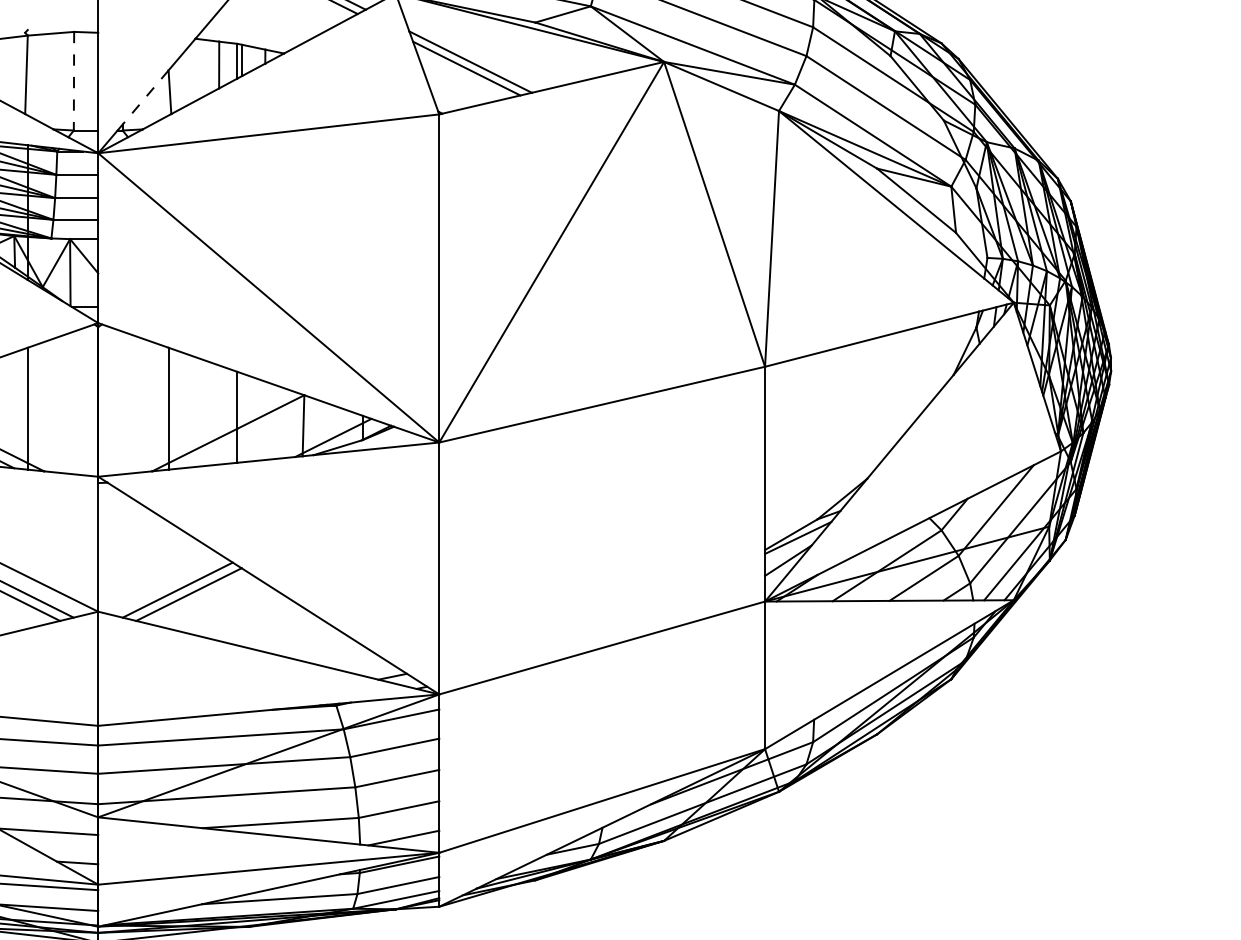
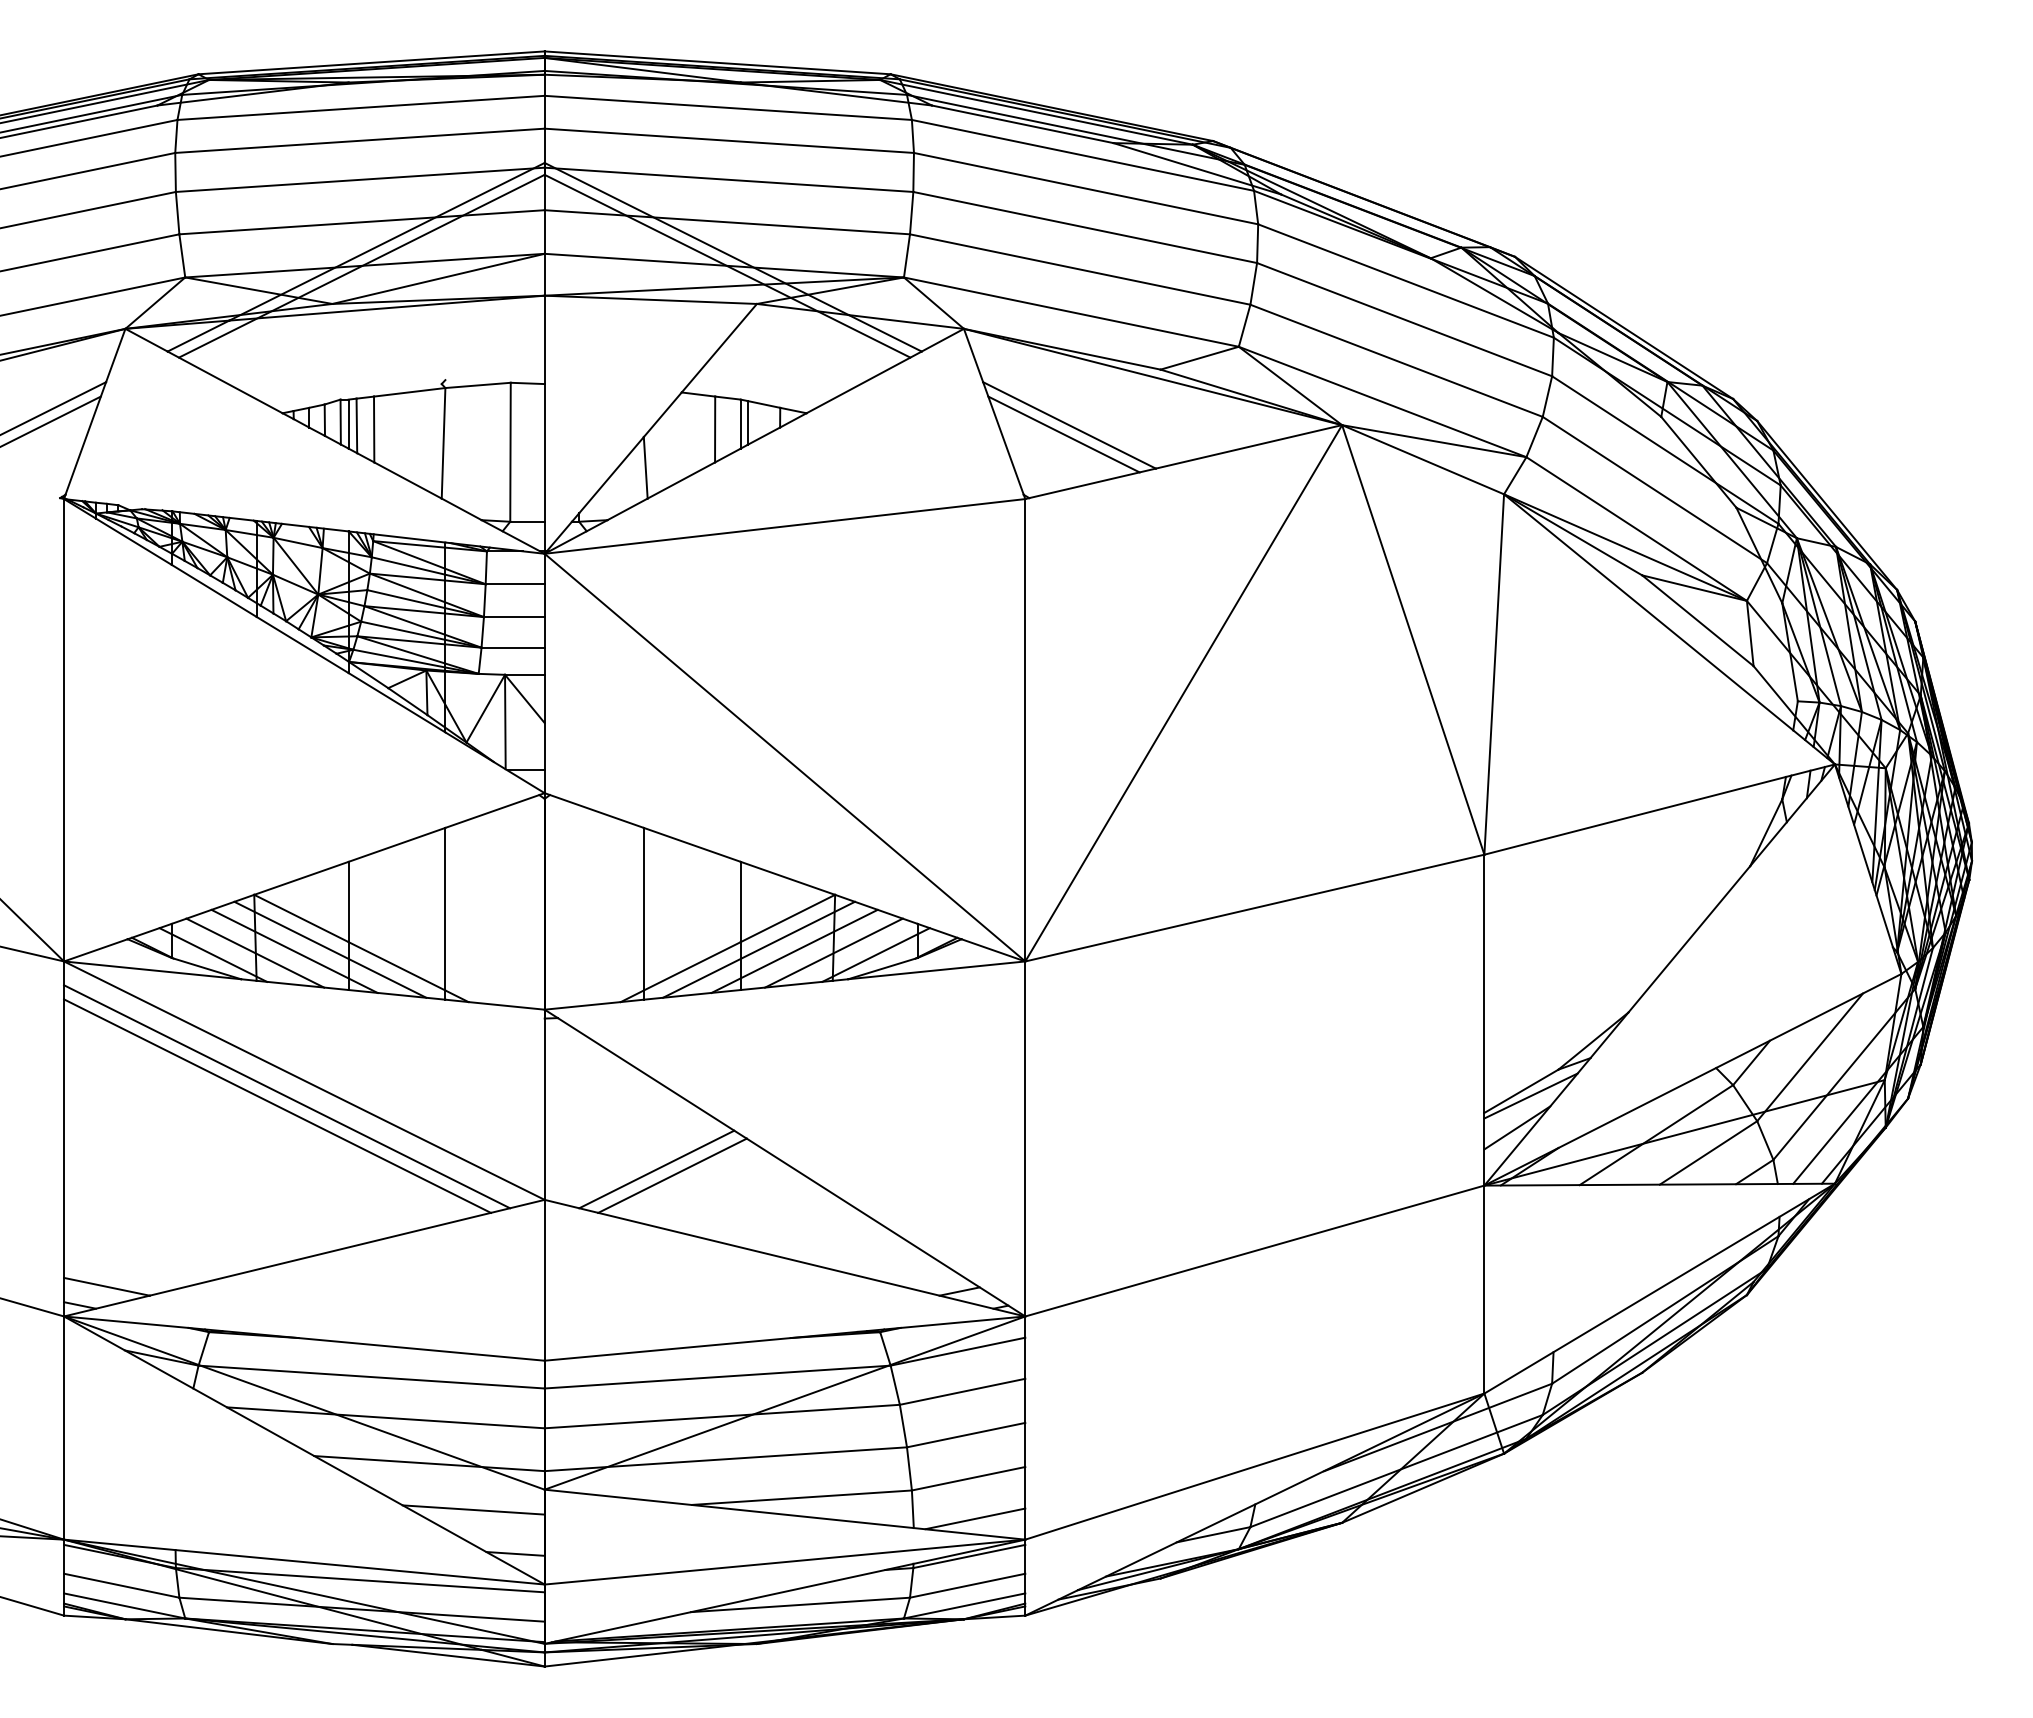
line: (73, 81) -> (510, 452), dashed -> solid
line: (145, 97) -> (611, 475), dashed -> solid
line: (249, 434) -> (758, 949), added
line: (275, 435) -> (794, 951), added
line: (303, 436) -> (833, 952), added

